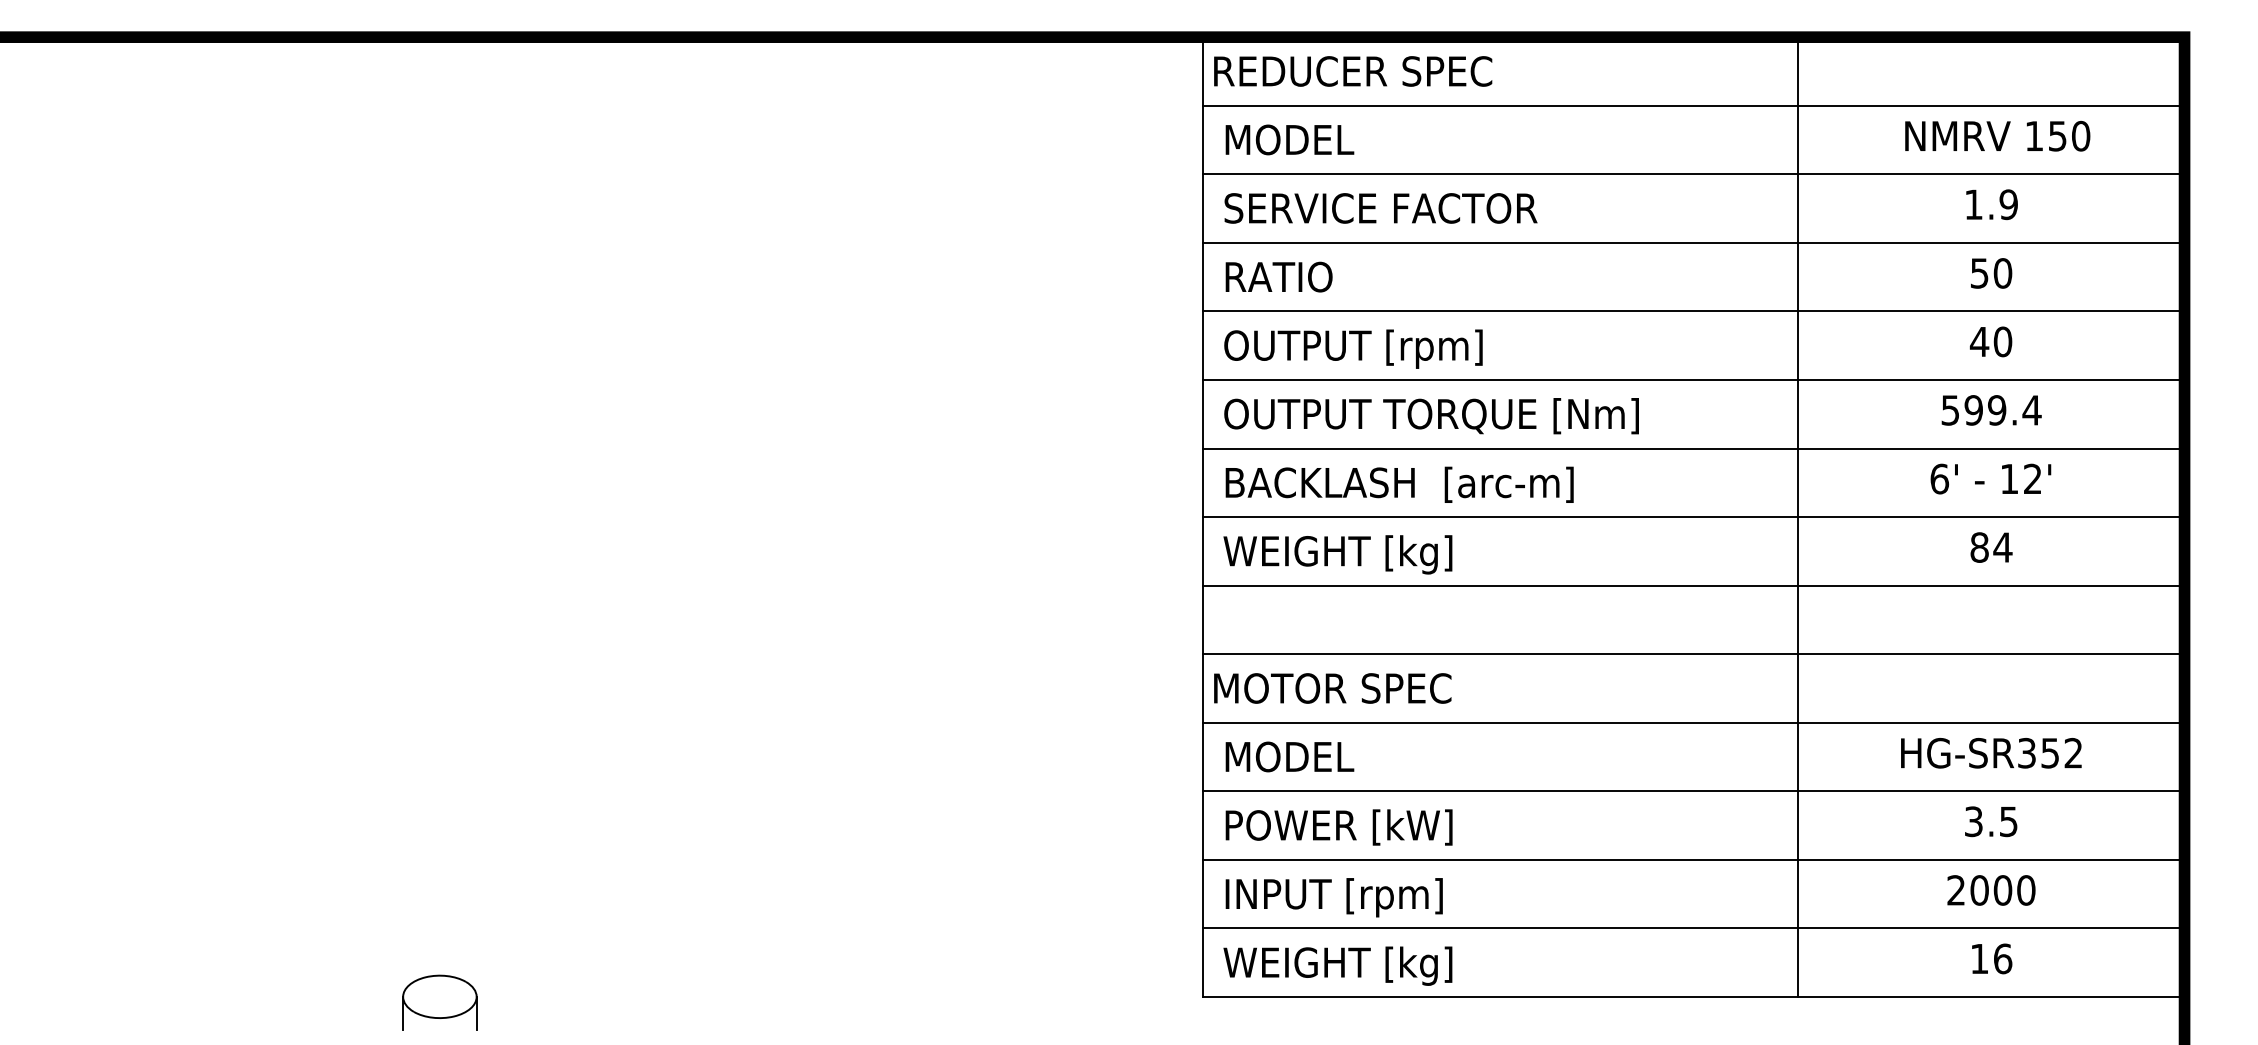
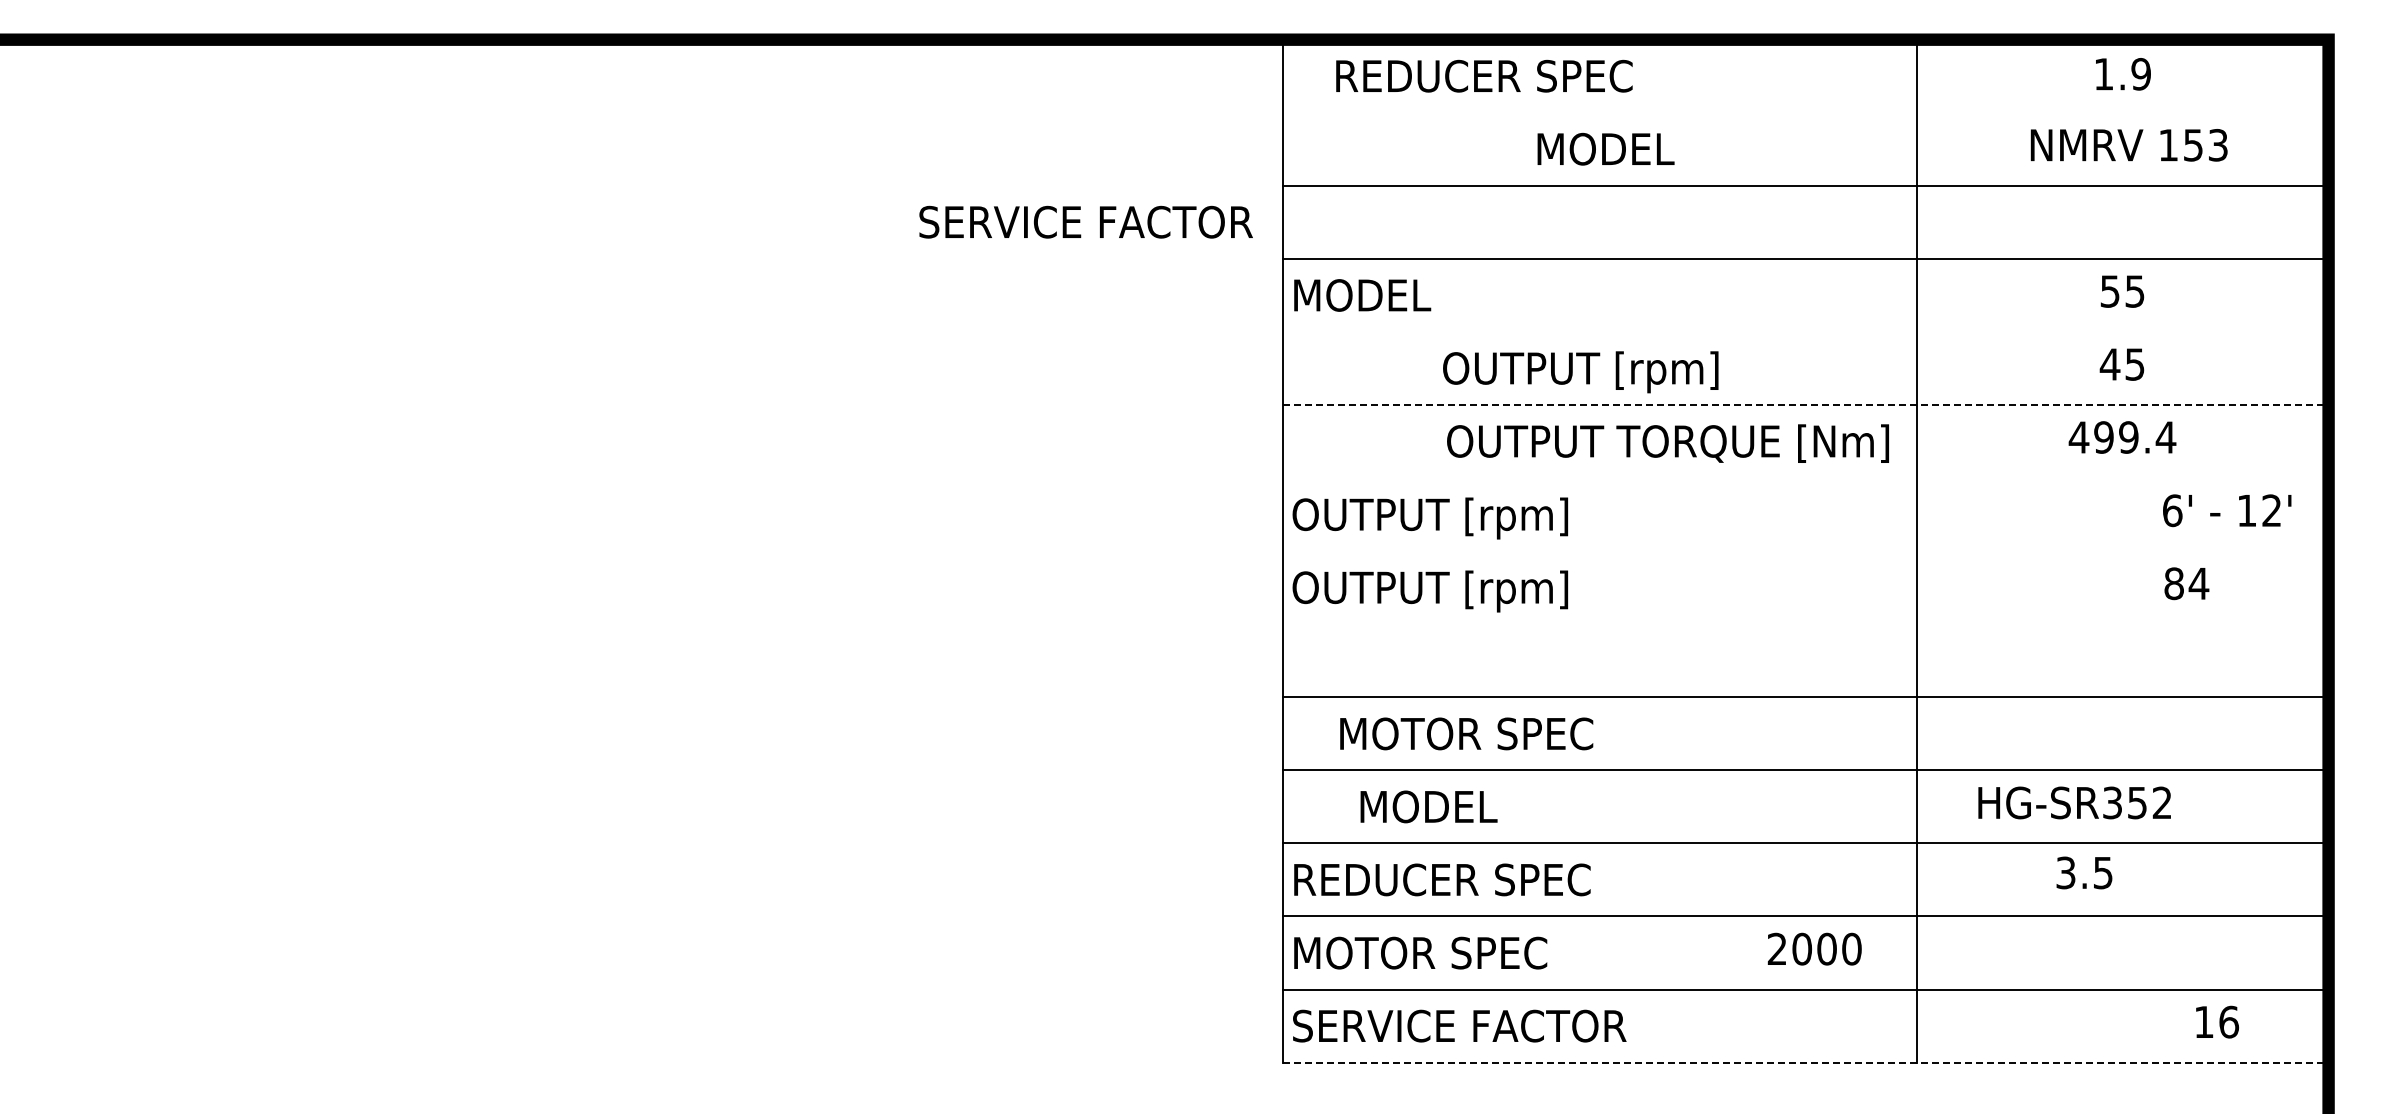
text: (1353, 70) -> (1484, 75), moved
line: (1693, 105) -> (1805, 112), removed
text: (2081, 136) -> (2218, 145), 150 -> 153
text: (1289, 139) -> (1605, 148), moved
text: (1992, 204) -> (2123, 74), moved
text: (1380, 207) -> (1085, 221), moved
text: (2002, 273) -> (2134, 291), 50 -> 55
text: (1278, 277) -> (1362, 295), RATIO -> MODEL
line: (1693, 310) -> (1805, 331), removed
text: (2002, 341) -> (2134, 364), 40 -> 45
text: (1353, 349) -> (1580, 372), moved
line: (1694, 379) -> (1806, 404), solid -> dashed
text: (1949, 410) -> (2078, 437), 599.4 -> 499.4
text: (1431, 416) -> (1667, 443), moved
line: (1693, 448) -> (1805, 478), removed
text: (1991, 478) -> (2227, 510), moved
text: (1392, 486) -> (1484, 518), BACKLASH  [arc-m] -> OUTPUT [rpm]
line: (1693, 517) -> (1805, 551), removed
text: (1991, 547) -> (2186, 583), moved
text: (1341, 554) -> (1430, 591), WEIGHT [kg] -> OUTPUT [rpm]
line: (1693, 585) -> (1805, 624), removed
text: (1332, 688) -> (1466, 733), moved
text: (1991, 752) -> (2074, 802), moved
text: (1289, 756) -> (1428, 806), moved
text: (1991, 821) -> (2084, 872), moved
text: (1353, 826) -> (1442, 881), POWER [kW] -> REDUCER SPEC
text: (1991, 889) -> (1814, 948), moved
text: (1332, 897) -> (1420, 956), INPUT [rpm] -> MOTOR SPEC
text: (1992, 958) -> (2217, 1021), moved
text: (1369, 965) -> (1459, 1029), WEIGHT [kg] -> SERVICE FACTOR
line: (1694, 996) -> (1806, 1062), solid -> dashed
part: (440, 1002) -> (469, 1068), removed

